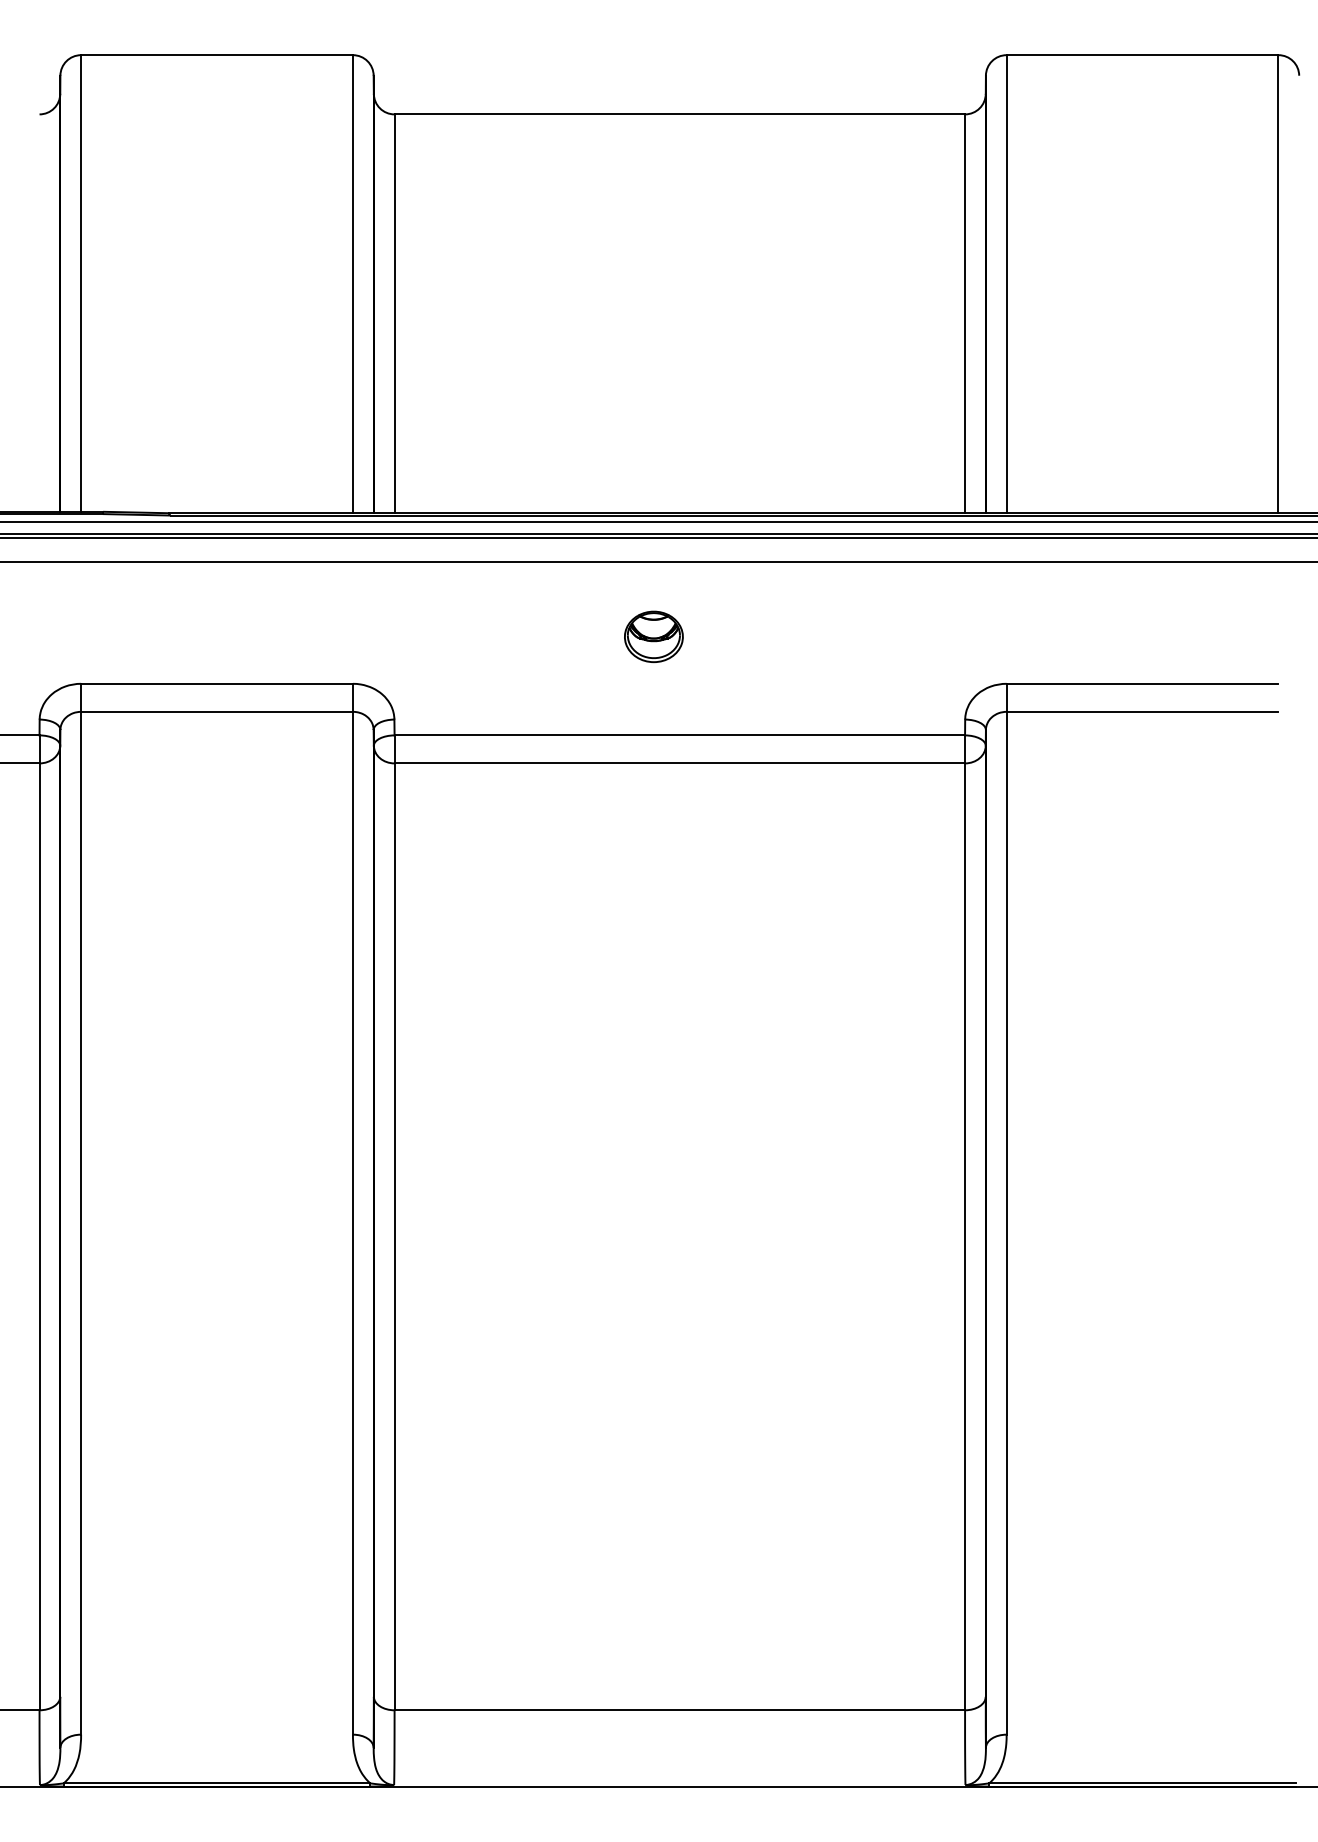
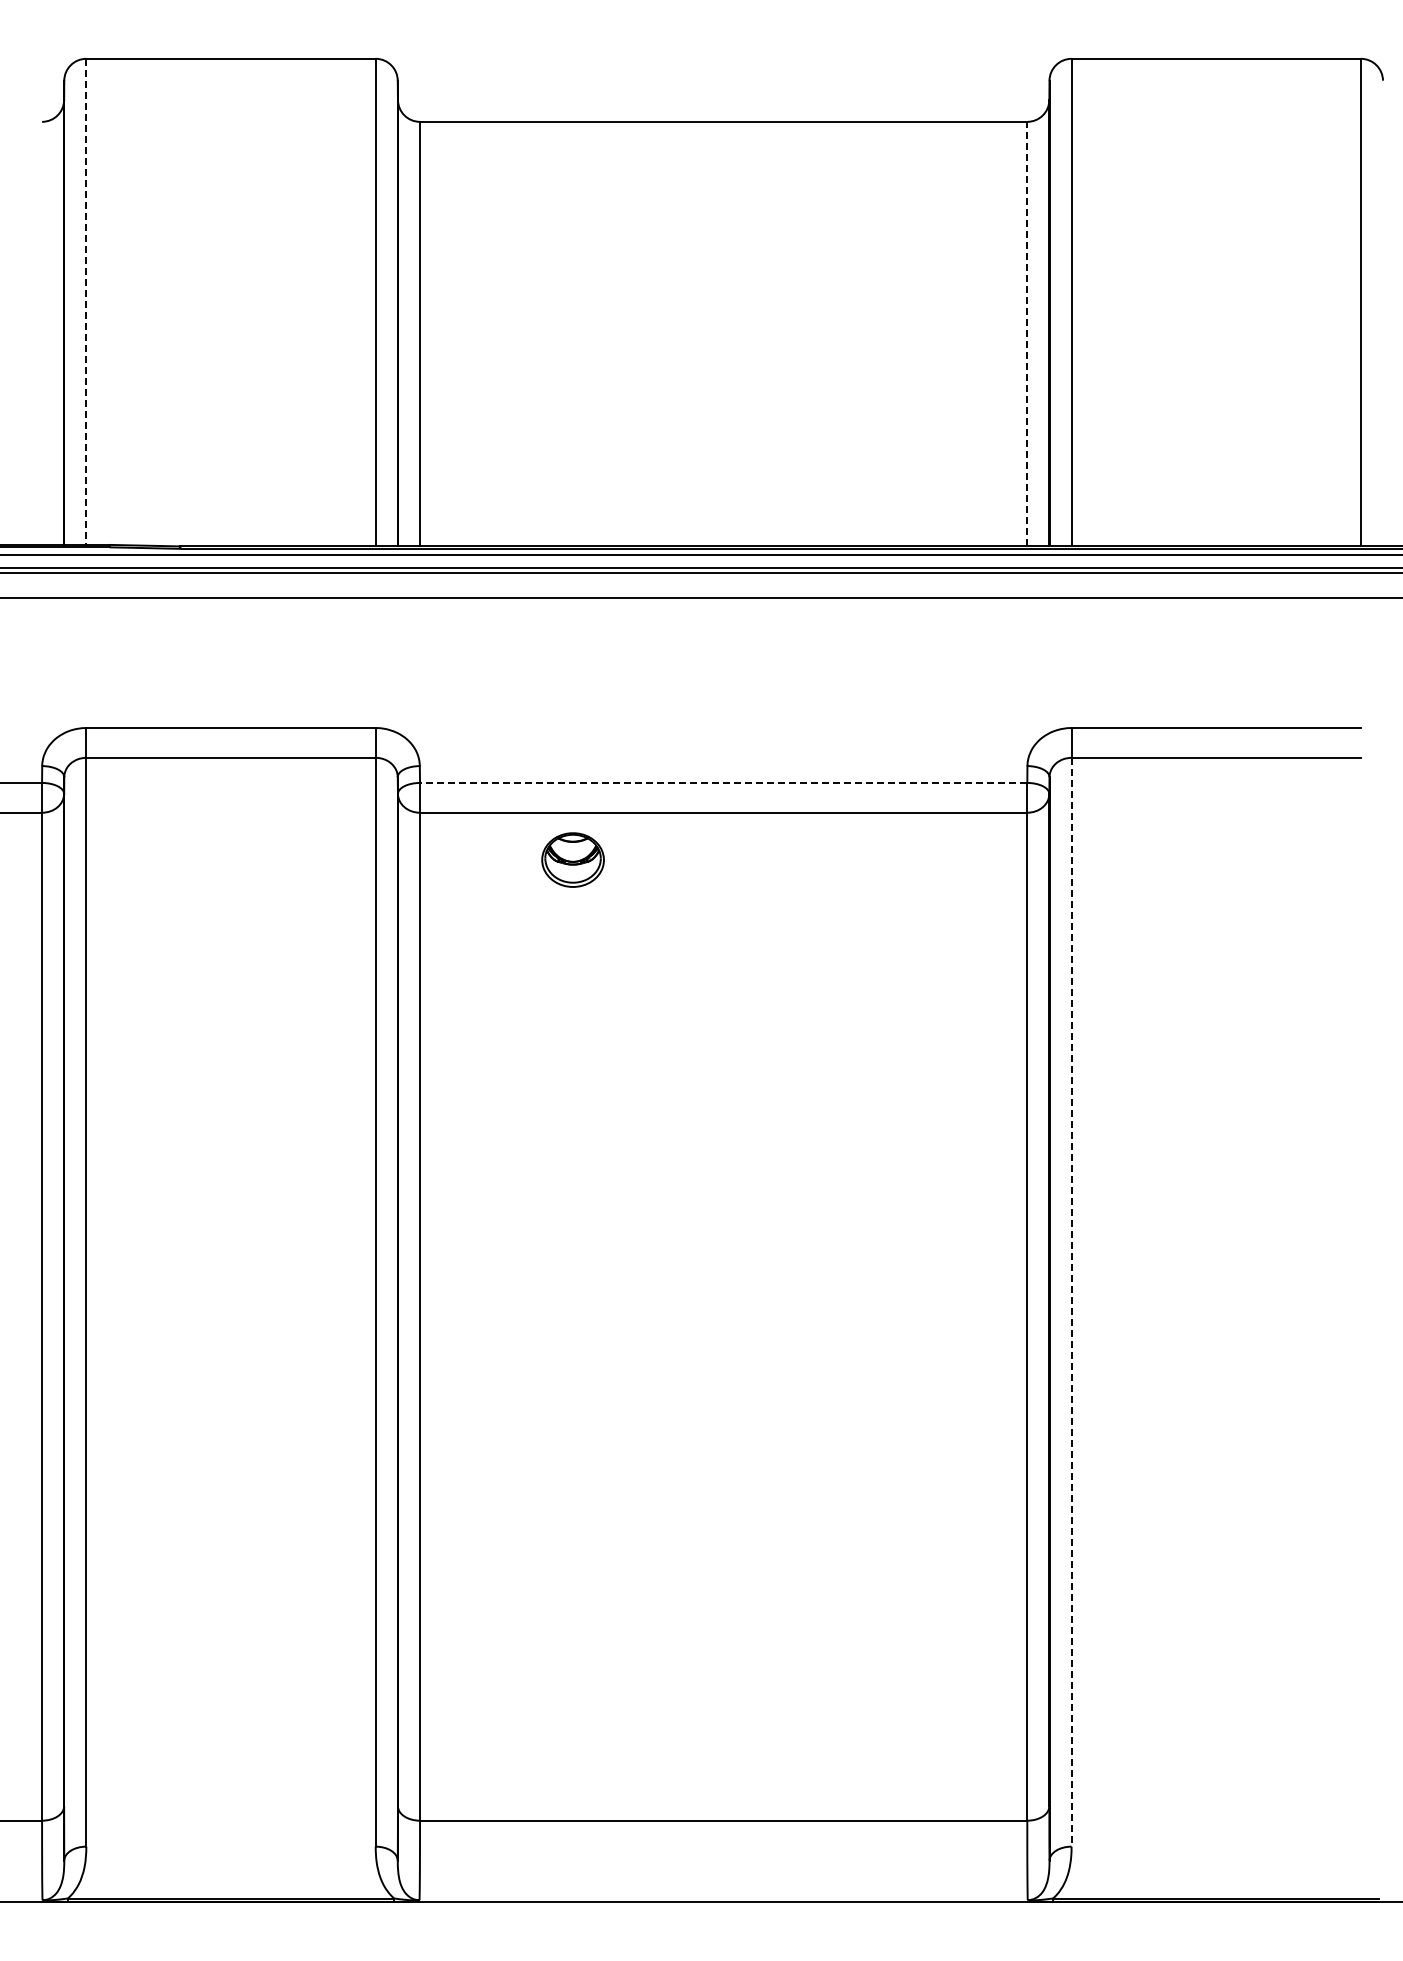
line: (81, 284) -> (86, 302), solid -> dashed
line: (965, 313) -> (1027, 333), solid -> dashed
part: (653, 636) -> (572, 859), moved
line: (679, 734) -> (723, 782), solid -> dashed
line: (1006, 1223) -> (1071, 1302), solid -> dashed

